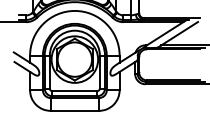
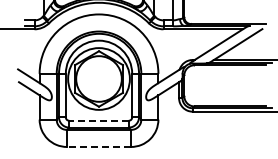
line: (75, 90) -> (99, 120), solid -> dashed
line: (74, 110) -> (98, 146), solid -> dashed

